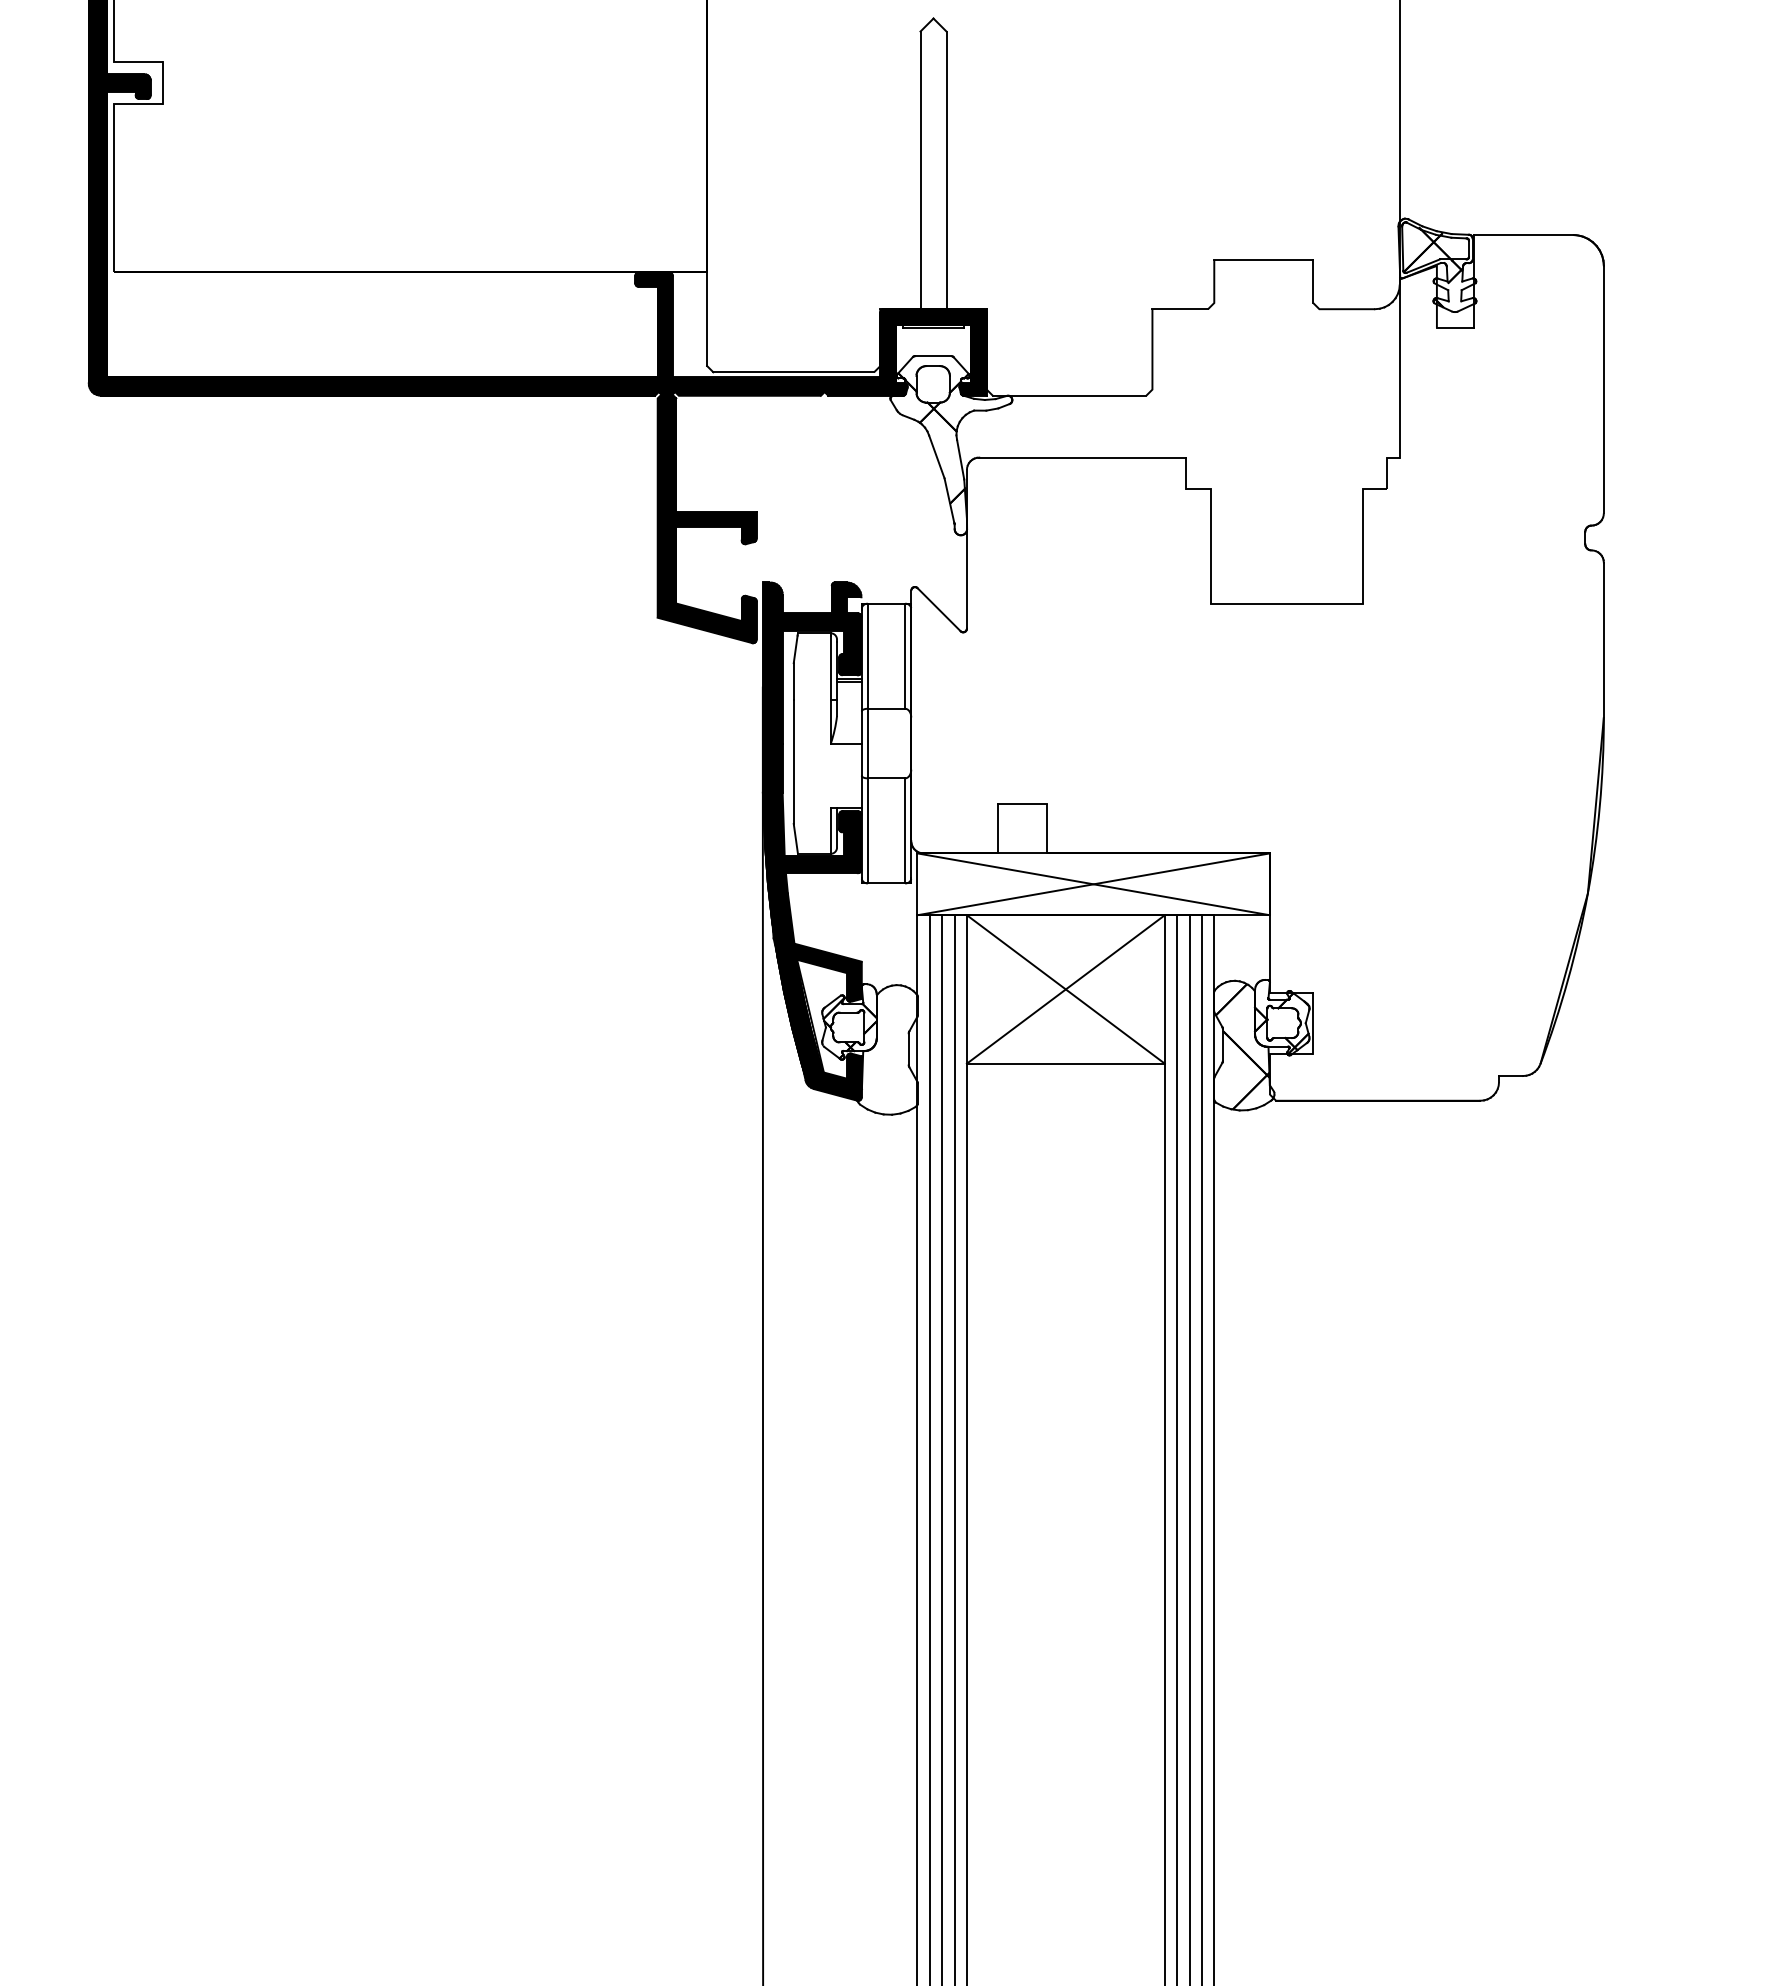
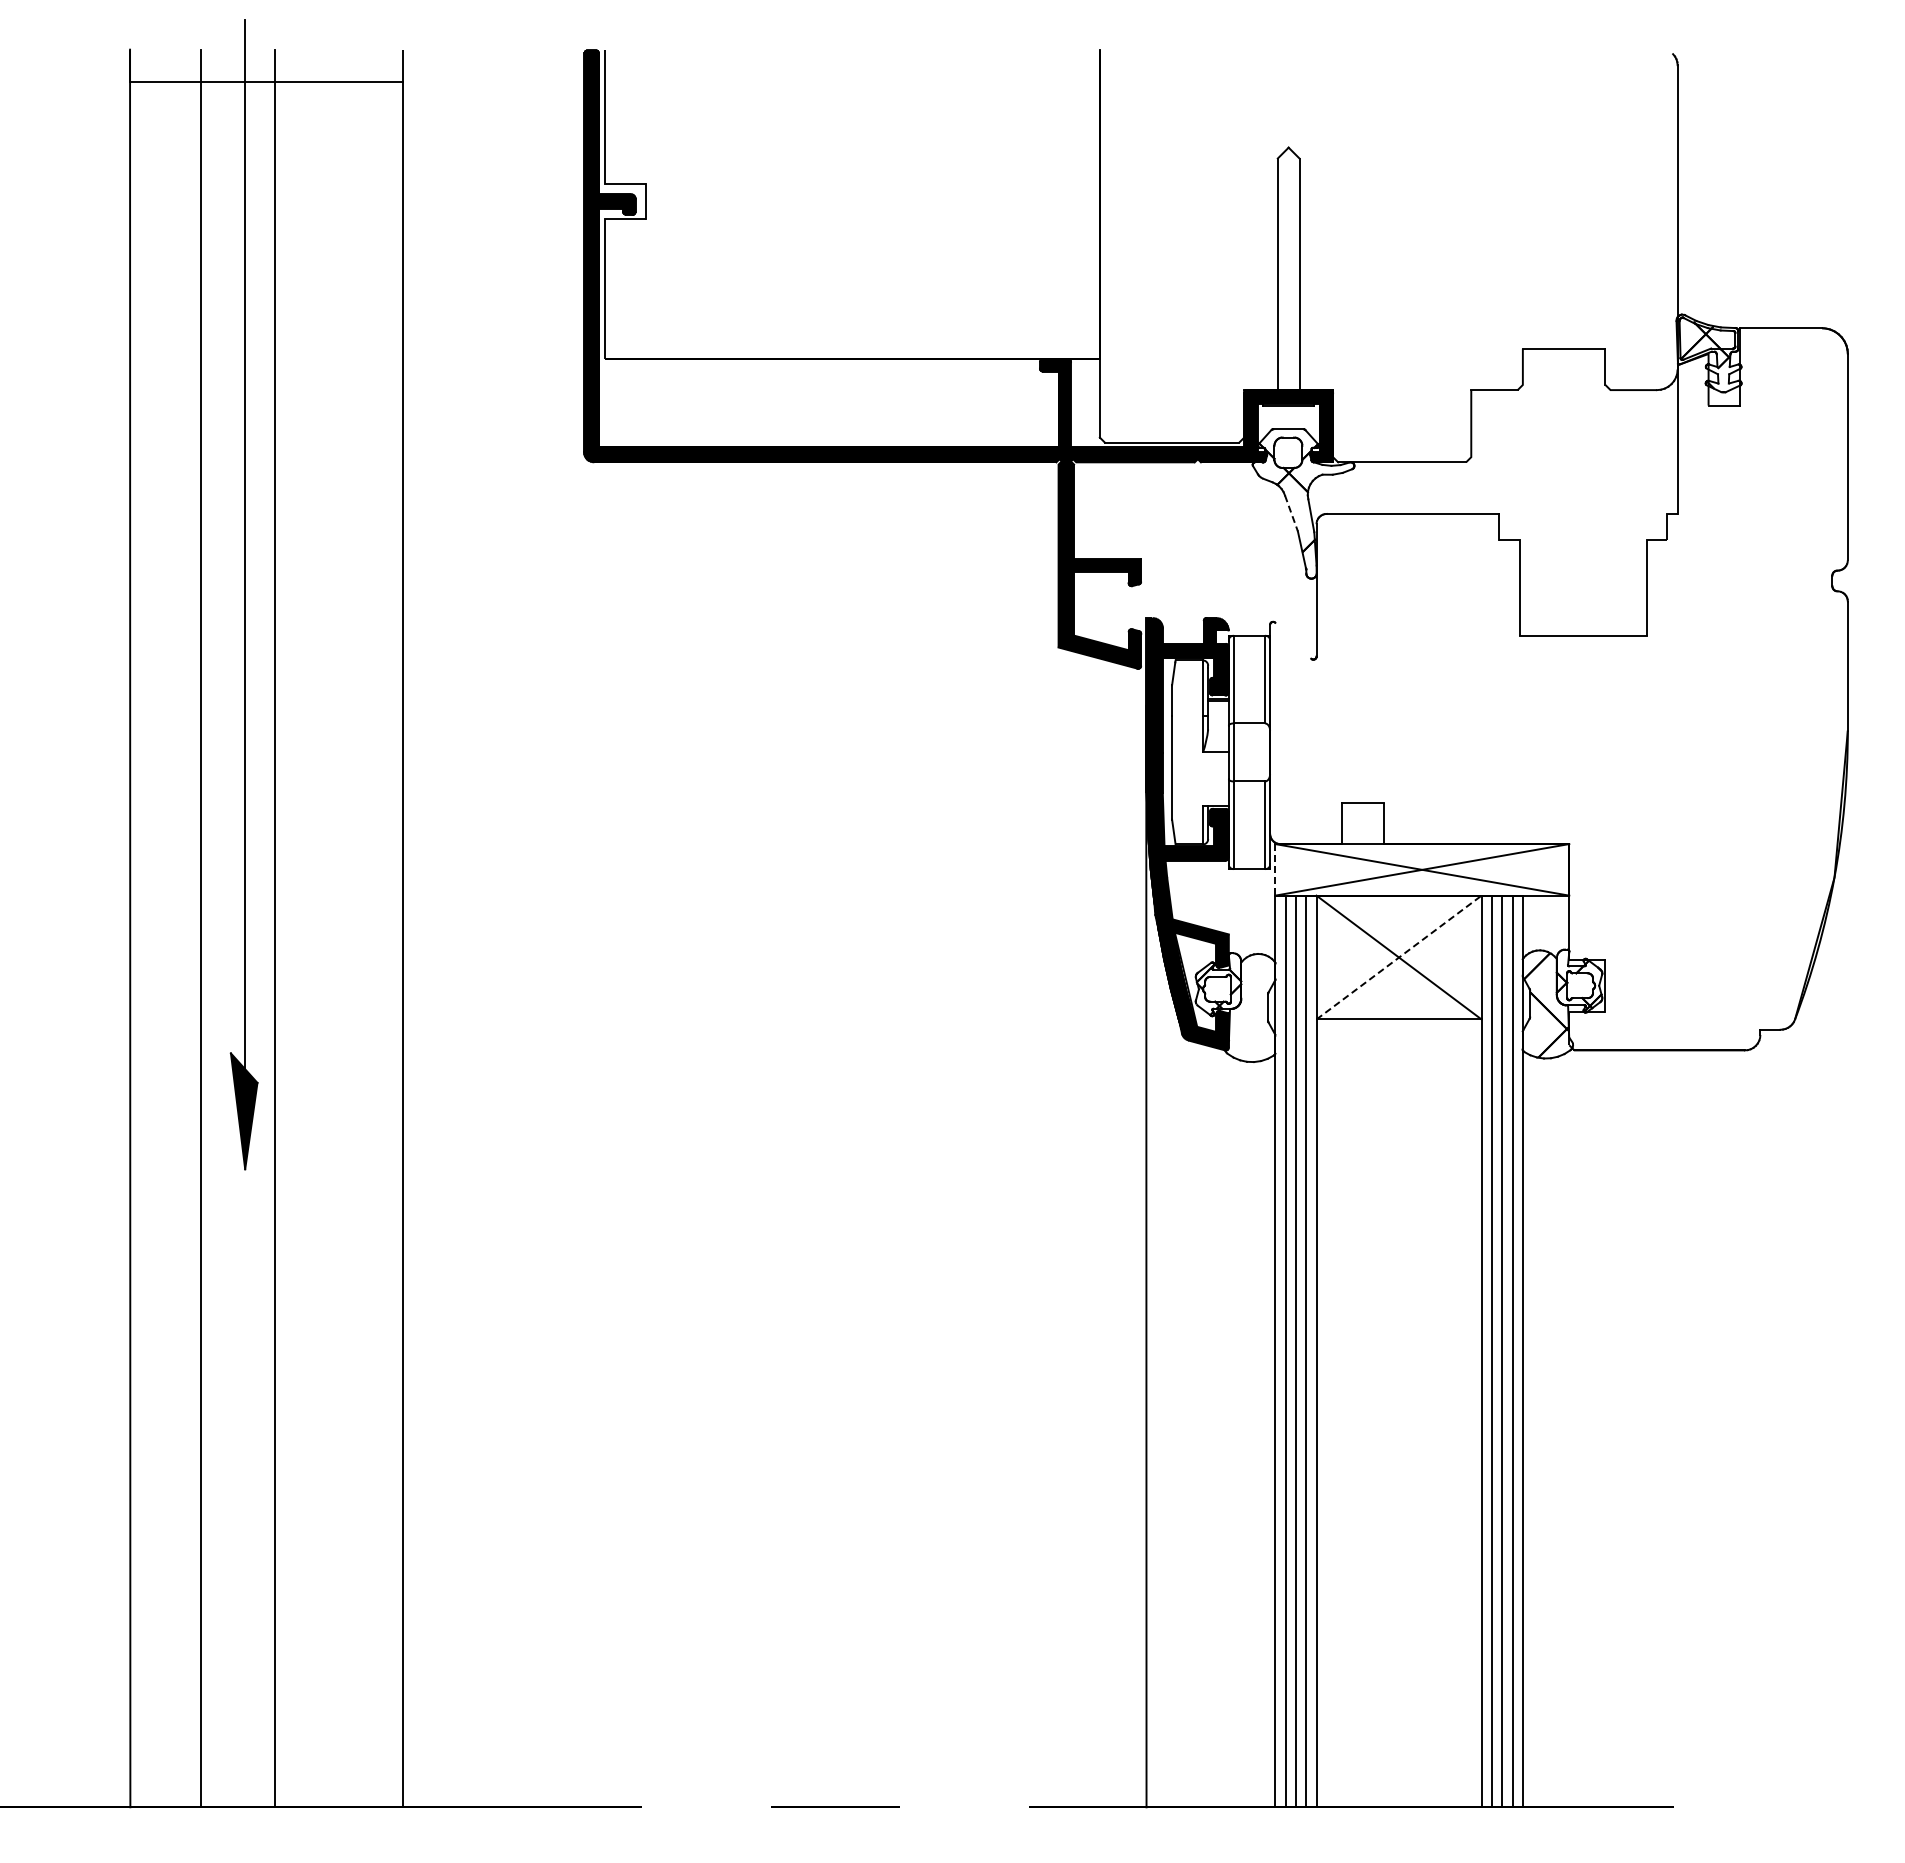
line: (936, 457) -> (1291, 513), solid -> dashed
line: (939, 609) -> (1293, 640), removed
line: (917, 883) -> (1275, 869), solid -> dashed
line: (1066, 989) -> (1399, 957), solid -> dashed

